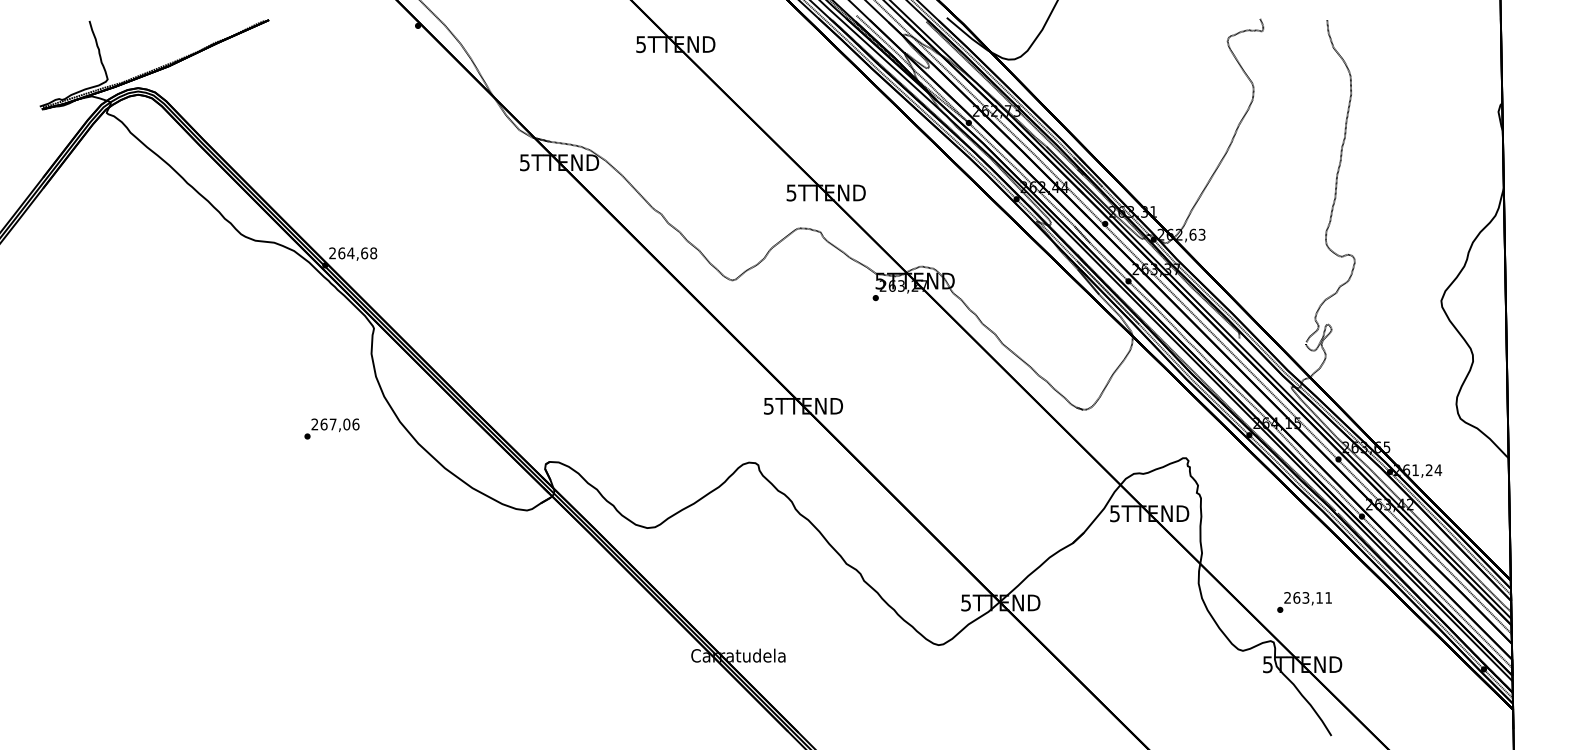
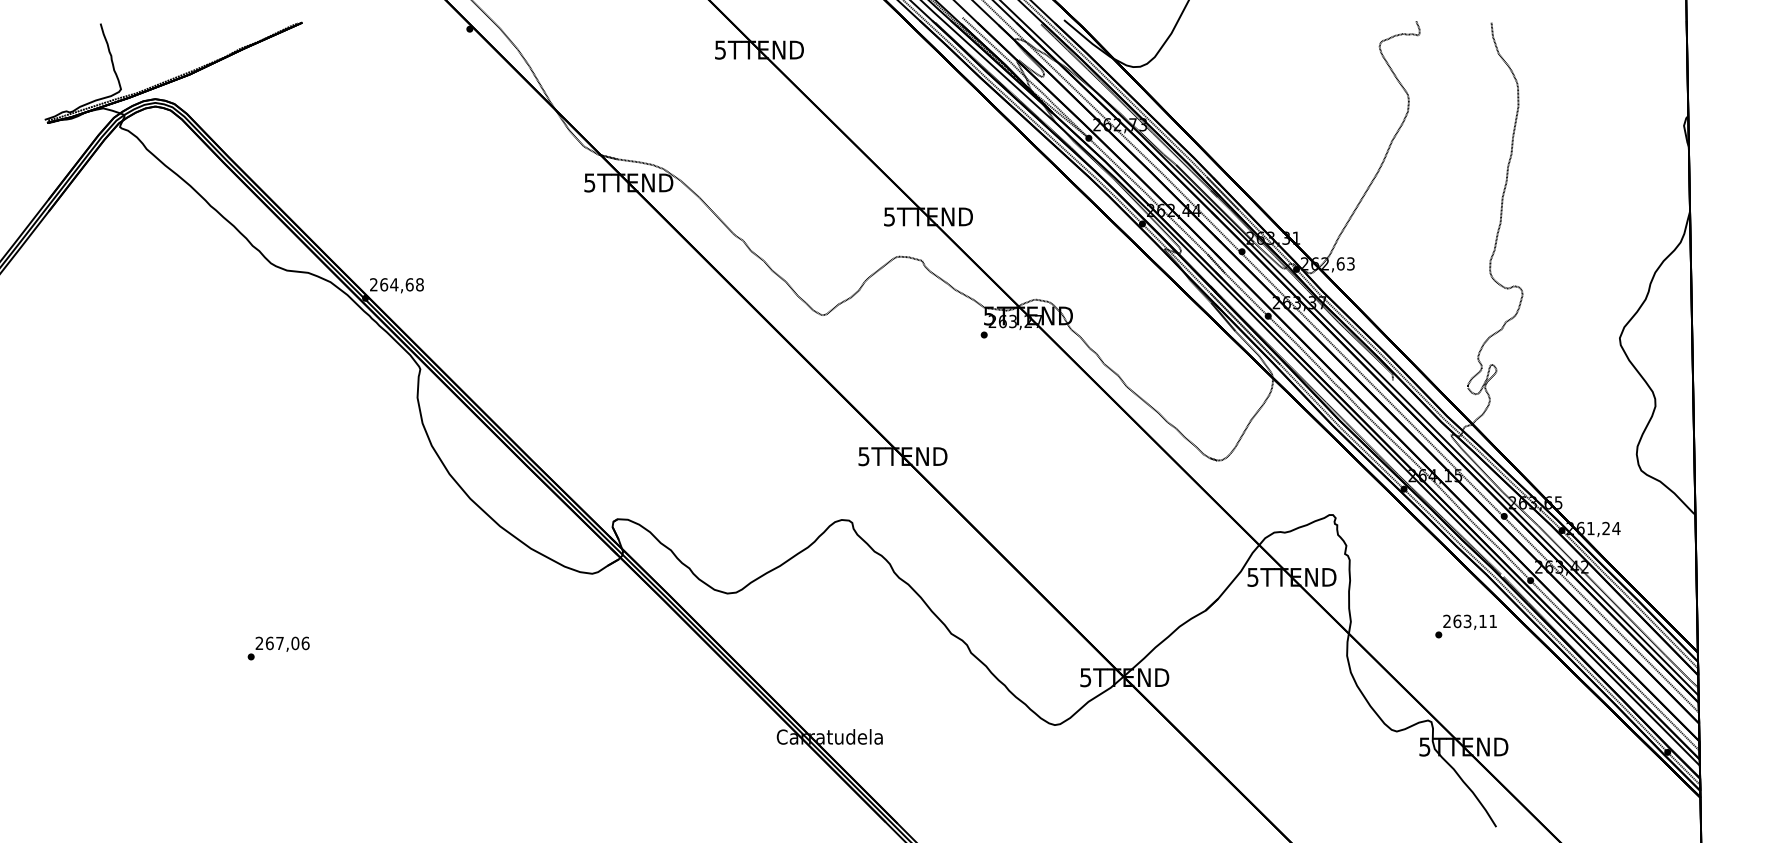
text: (331, 428) -> (278, 647), moved
text: (1304, 602) -> (1466, 626), moved

